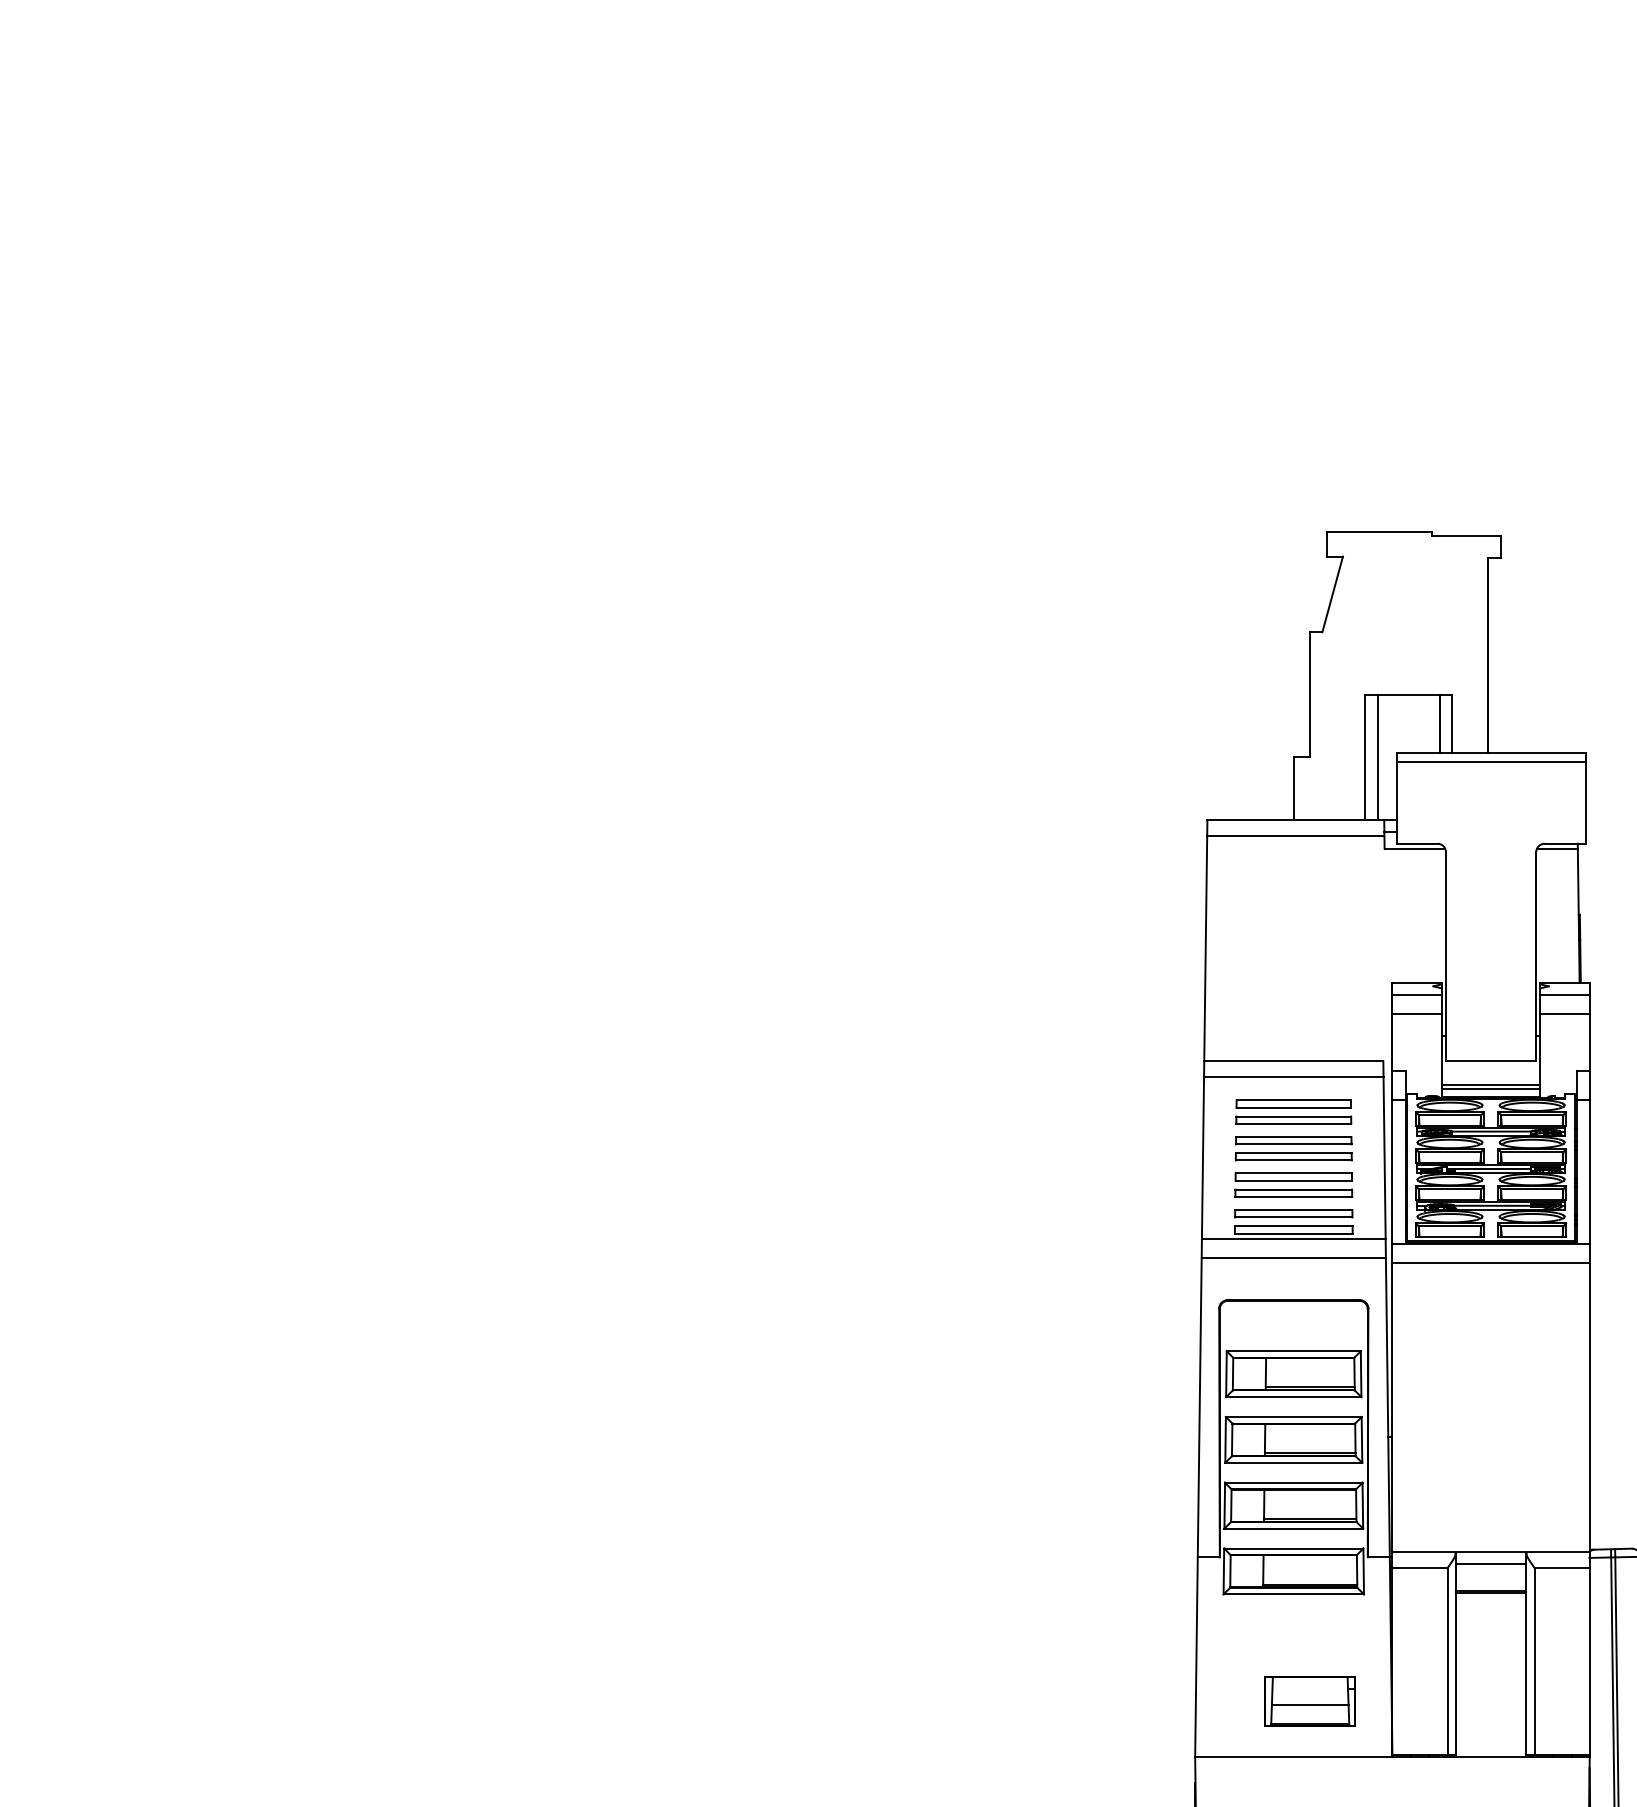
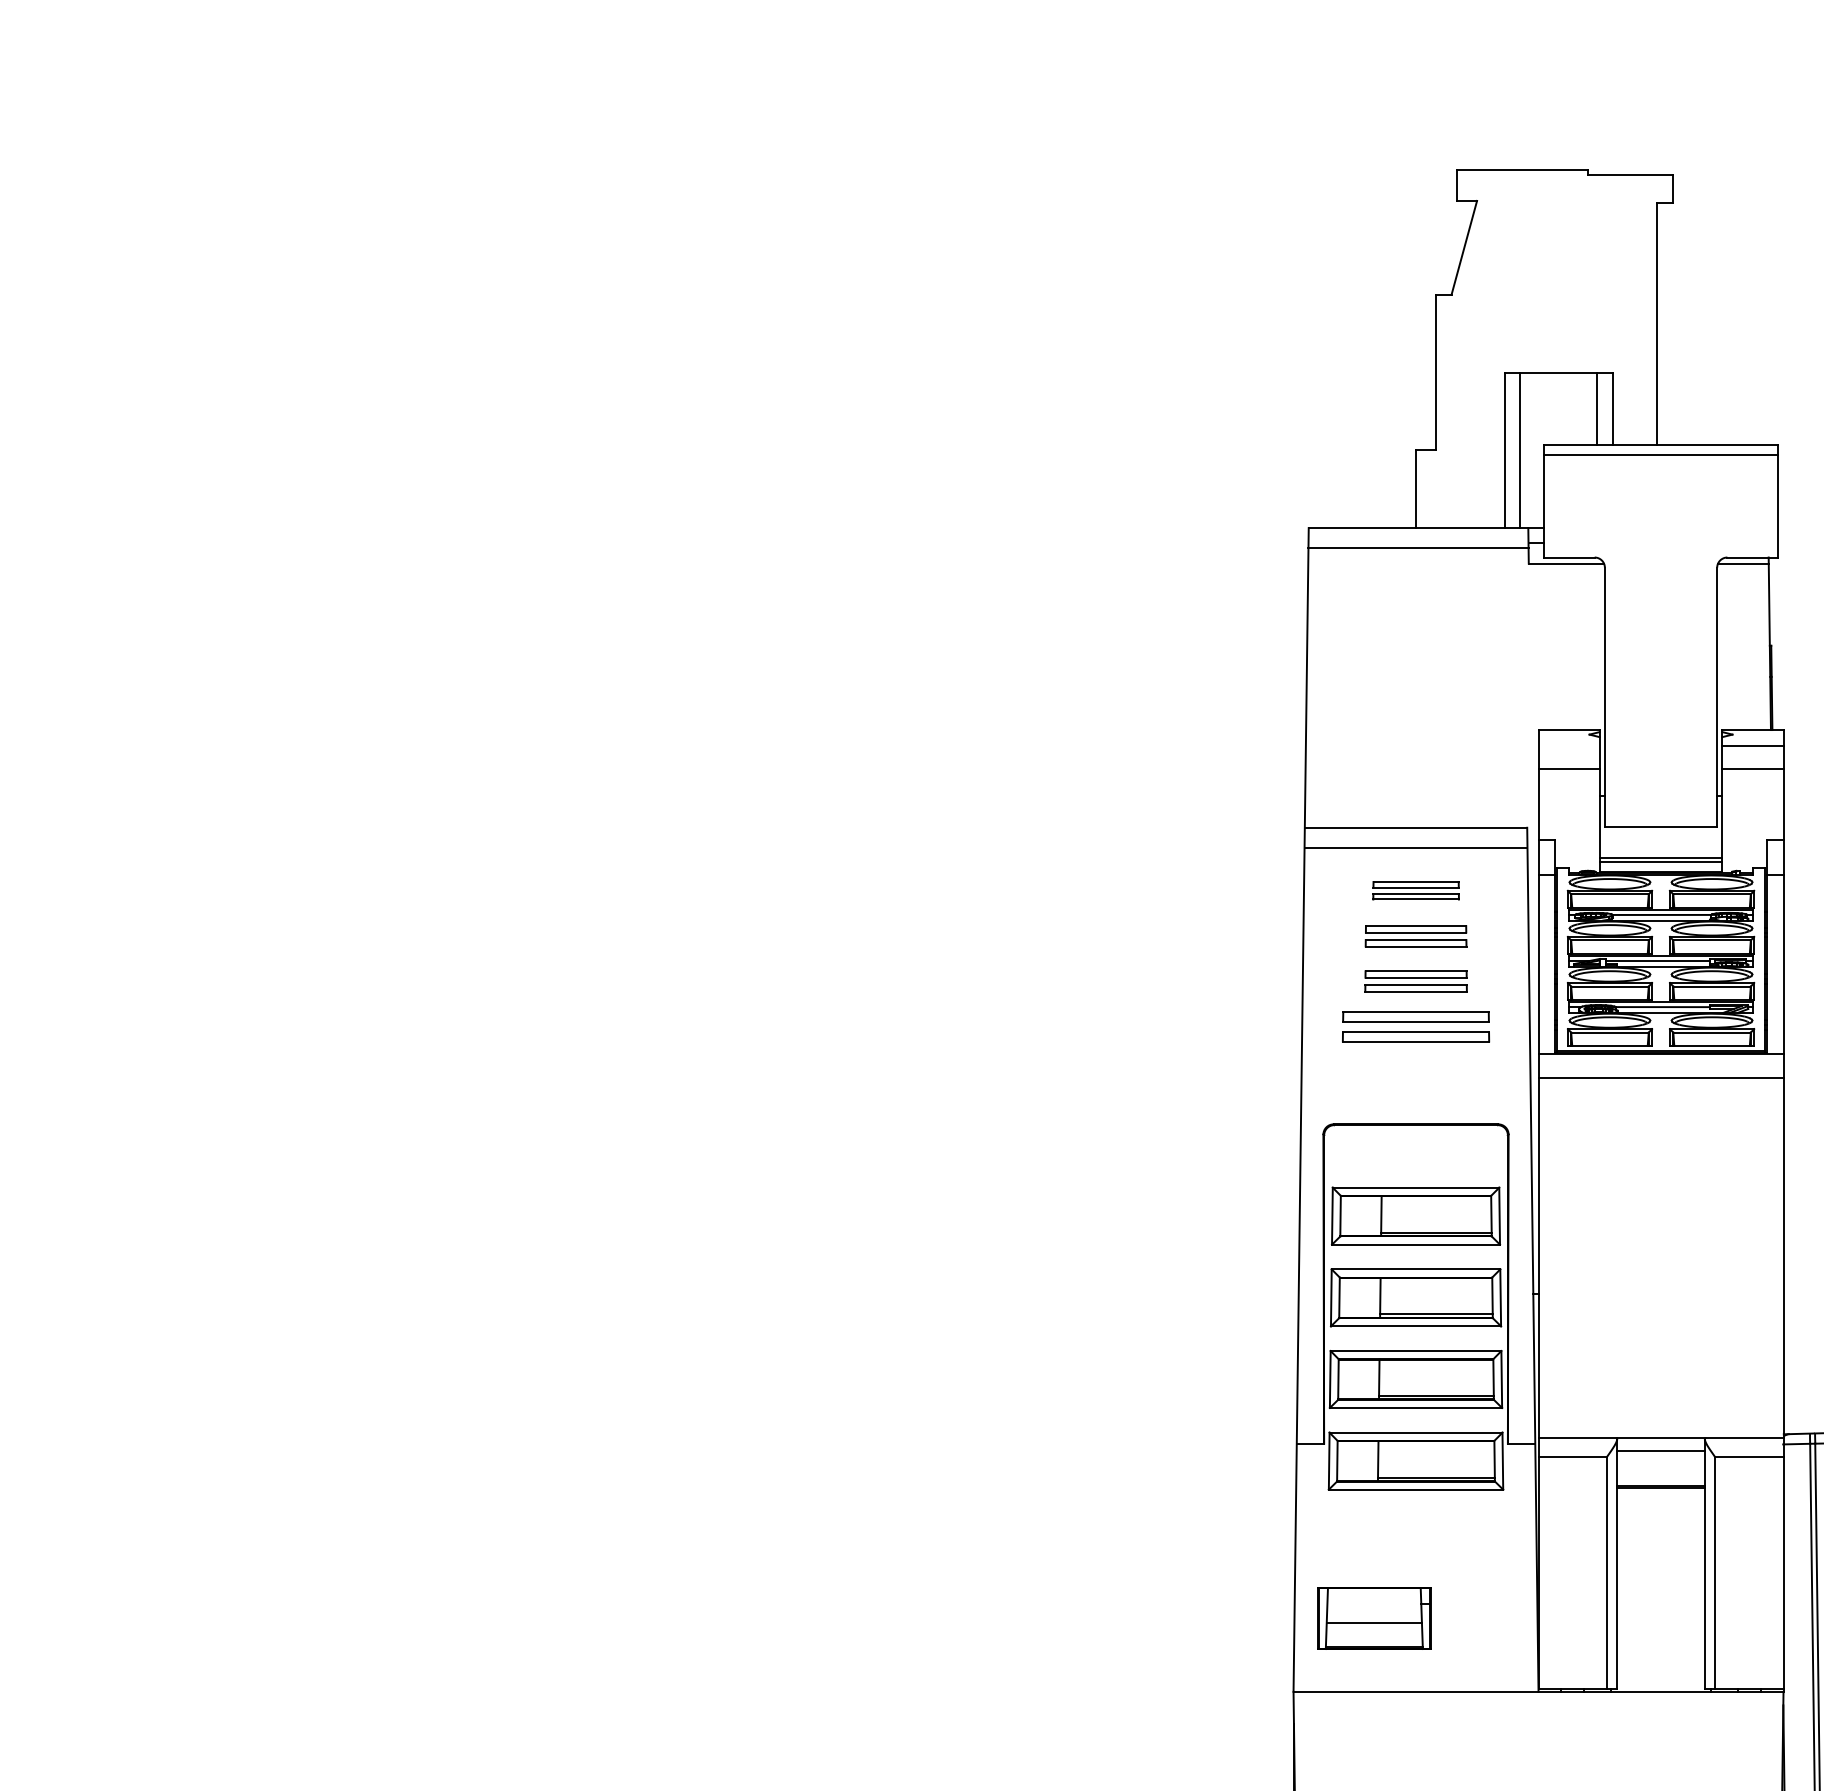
line: (1416, 995) -> (1568, 745), removed
part: (1293, 1111) -> (1415, 890), size x0.6
part: (1293, 1148) -> (1415, 935), size x0.7
part: (1293, 1184) -> (1415, 980), size x0.7
line: (1293, 1239) -> (1415, 1048), removed
line: (1293, 1258) -> (1415, 1072), removed
part: (1309, 1701) -> (1373, 1618), moved

